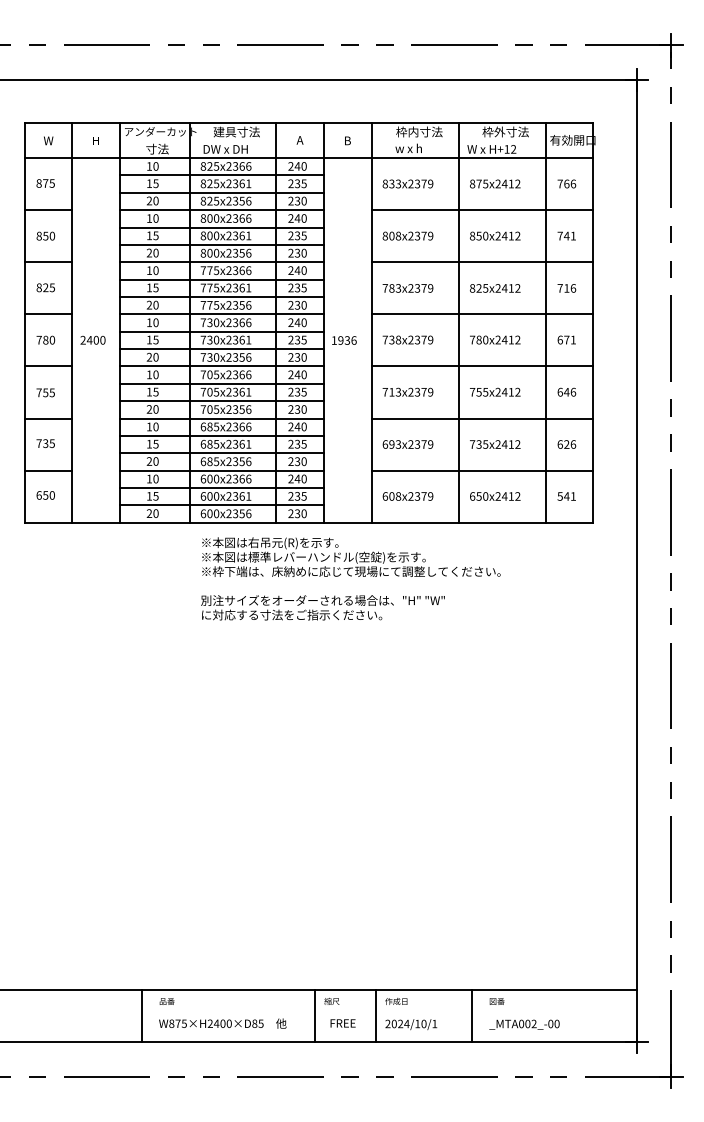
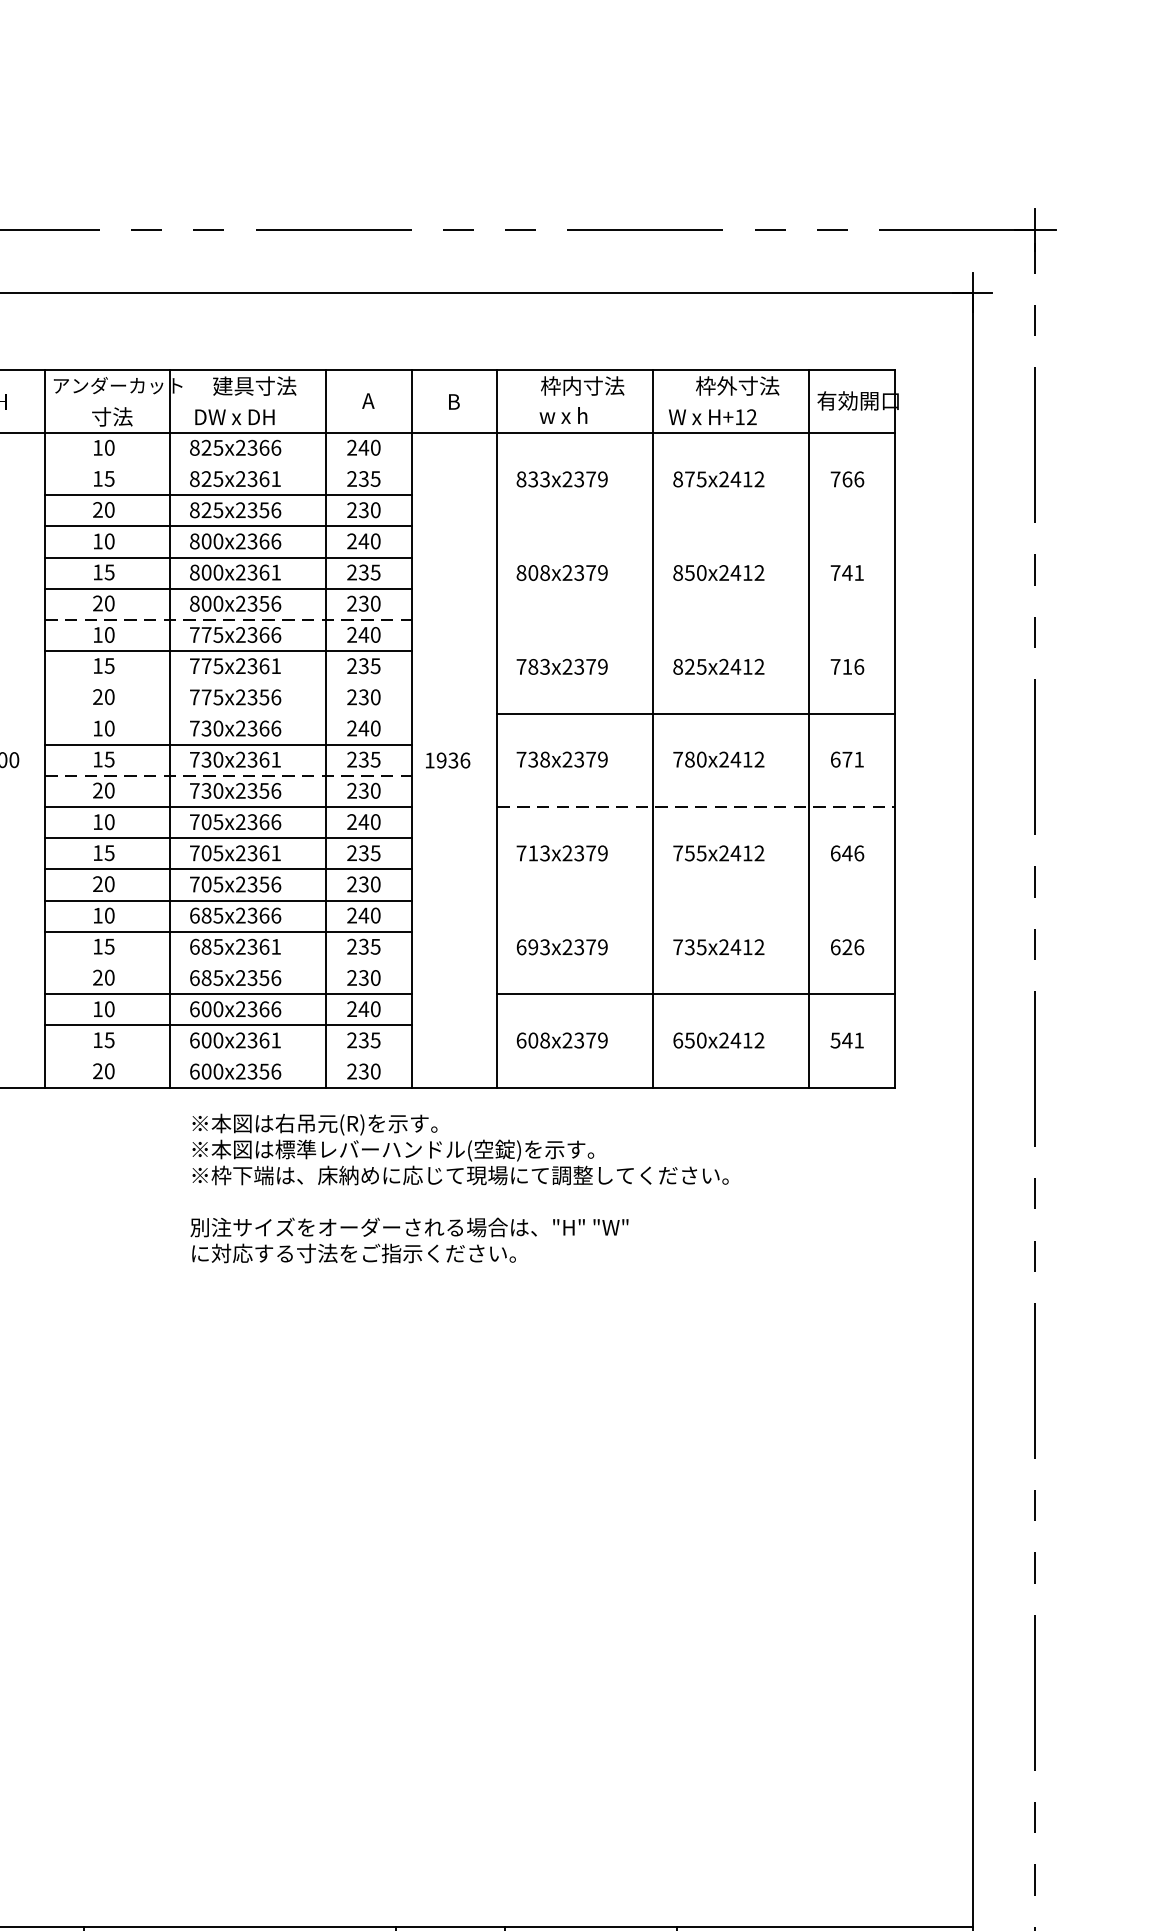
line: (222, 175) -> (229, 464), removed
line: (482, 210) -> (695, 526), removed
line: (222, 262) -> (229, 620), solid -> dashed
line: (482, 262) -> (695, 620), removed
line: (222, 297) -> (229, 683), removed
line: (222, 314) -> (229, 713), removed
line: (222, 349) -> (229, 776), solid -> dashed
line: (482, 366) -> (695, 807), solid -> dashed
line: (482, 418) -> (695, 900), removed
line: (222, 453) -> (229, 963), removed
line: (222, 505) -> (229, 1056), removed

